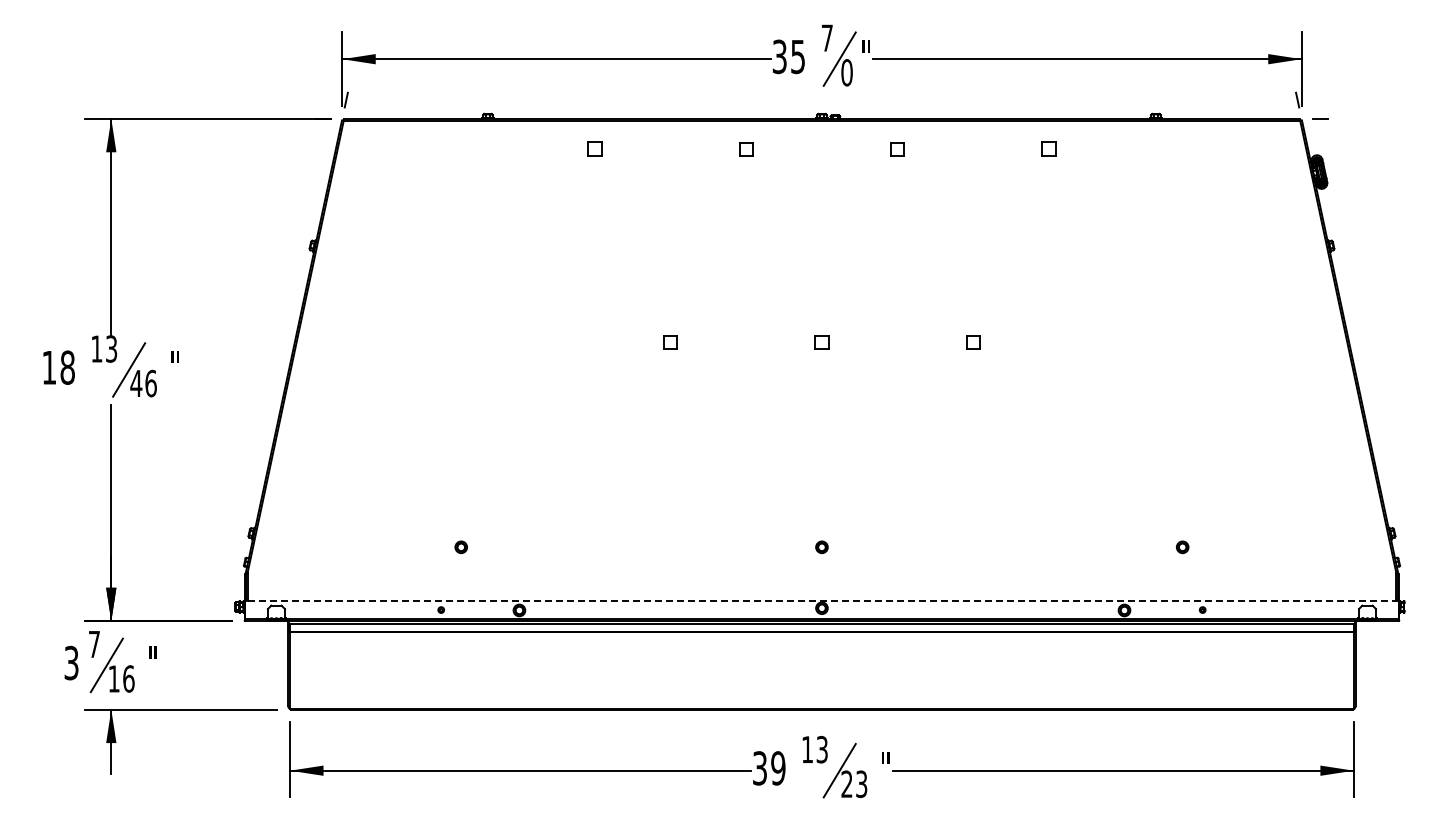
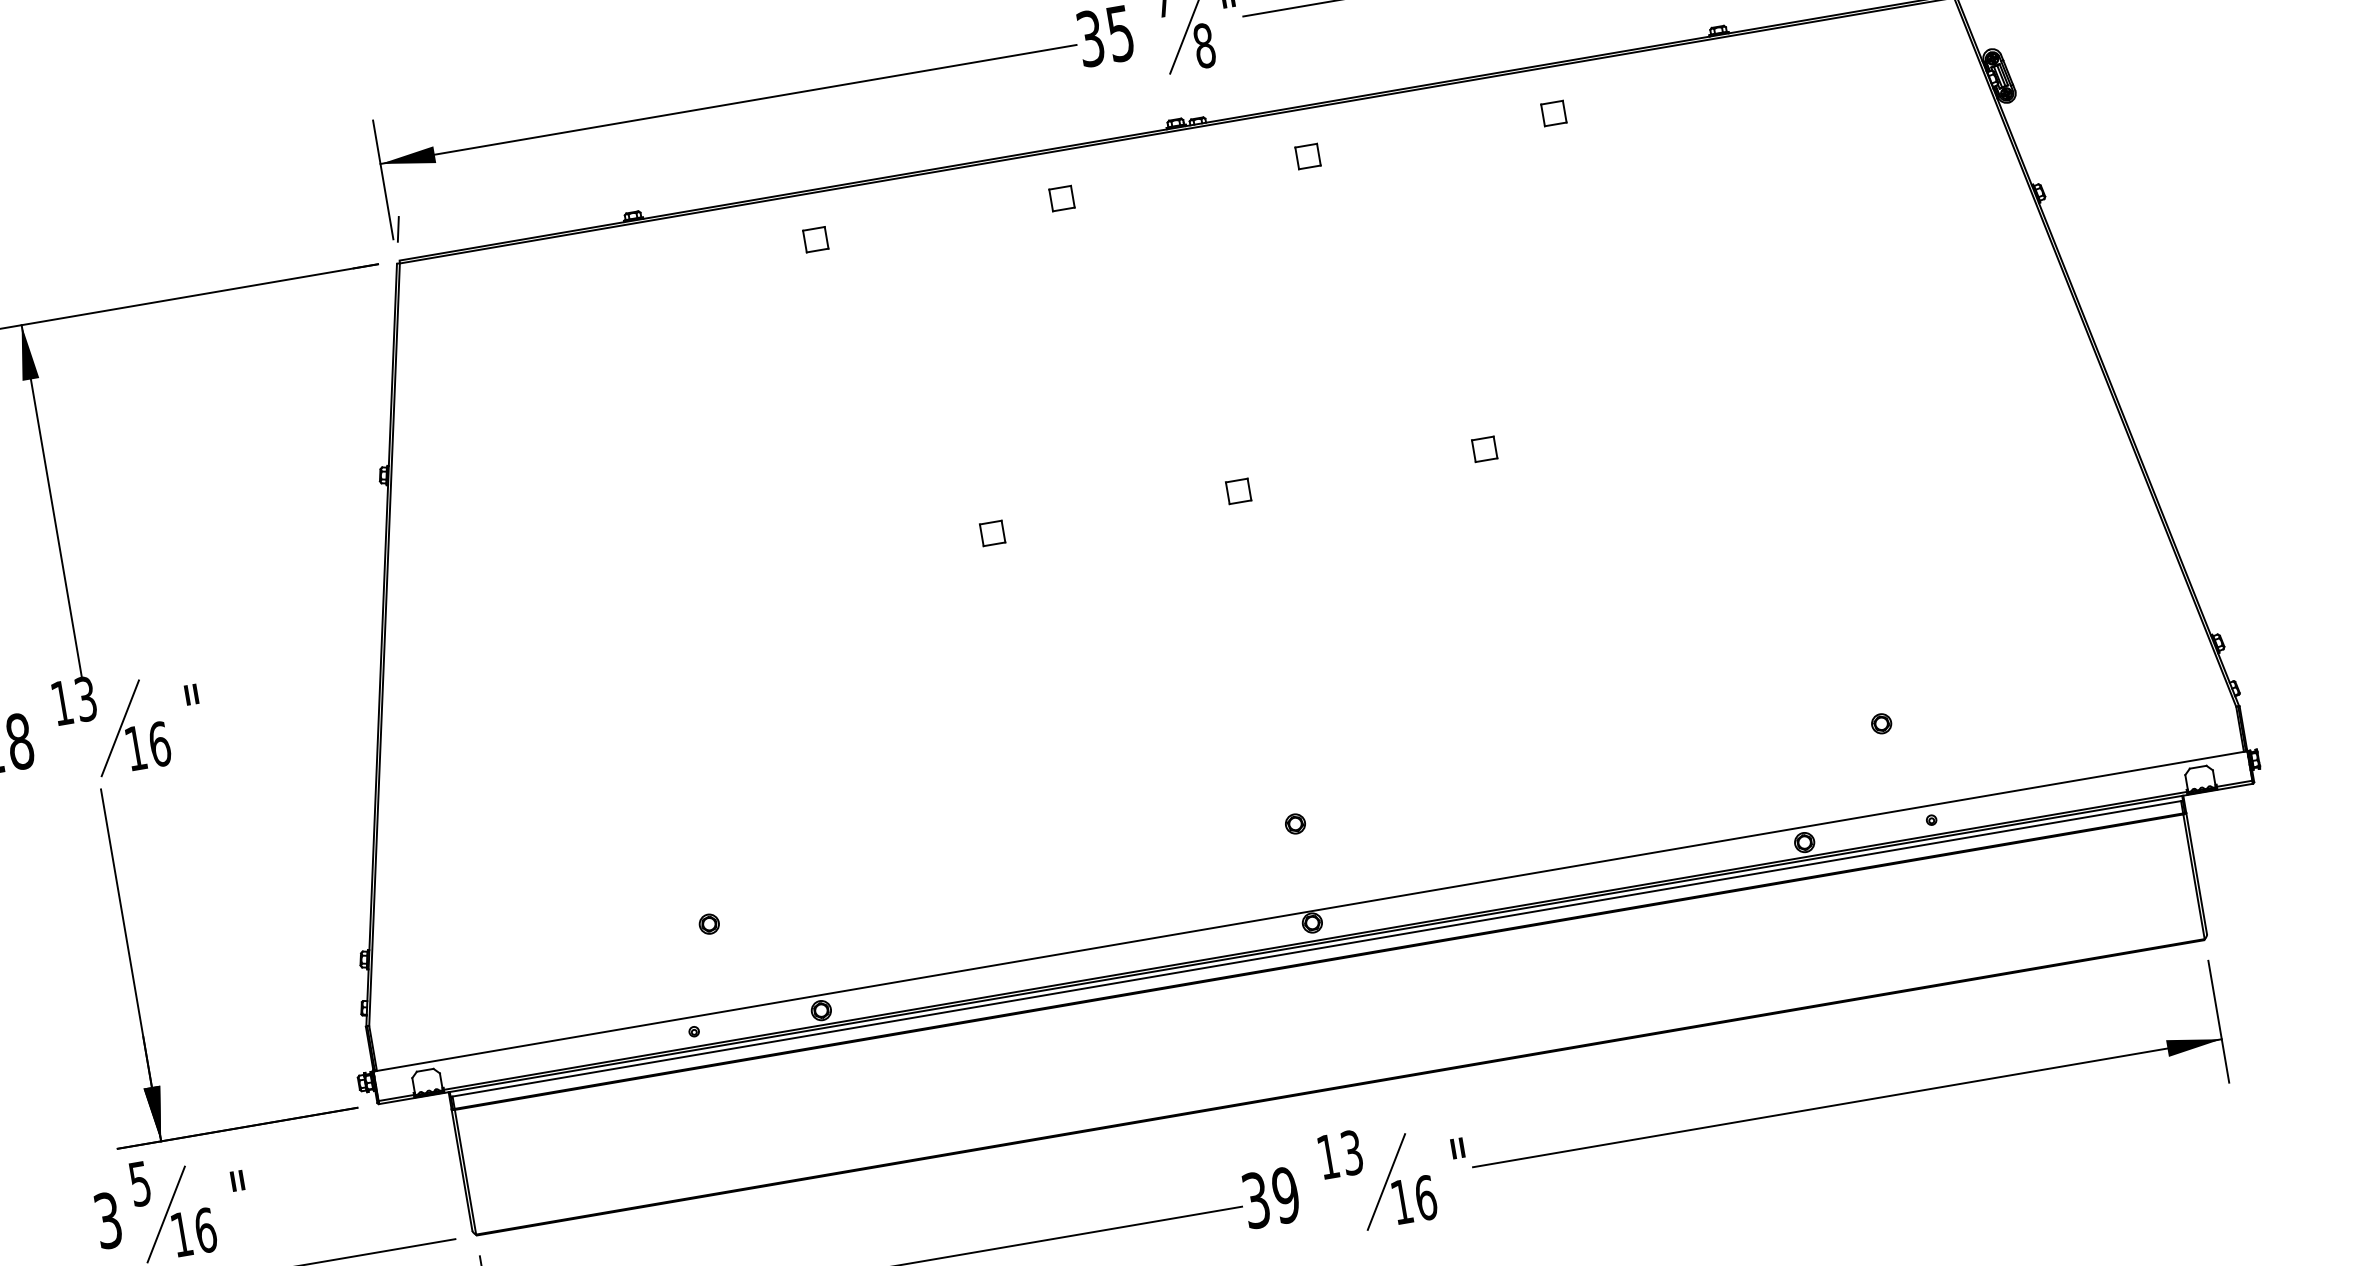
text: (846, 72) -> (1203, 45), 0 -> 8
text: (136, 383) -> (136, 748), 46 -> 16
line: (821, 601) -> (1309, 912), dashed -> solid
text: (94, 644) -> (140, 1183), 7 -> 5
text: (854, 784) -> (1414, 1200), 23 -> 16

